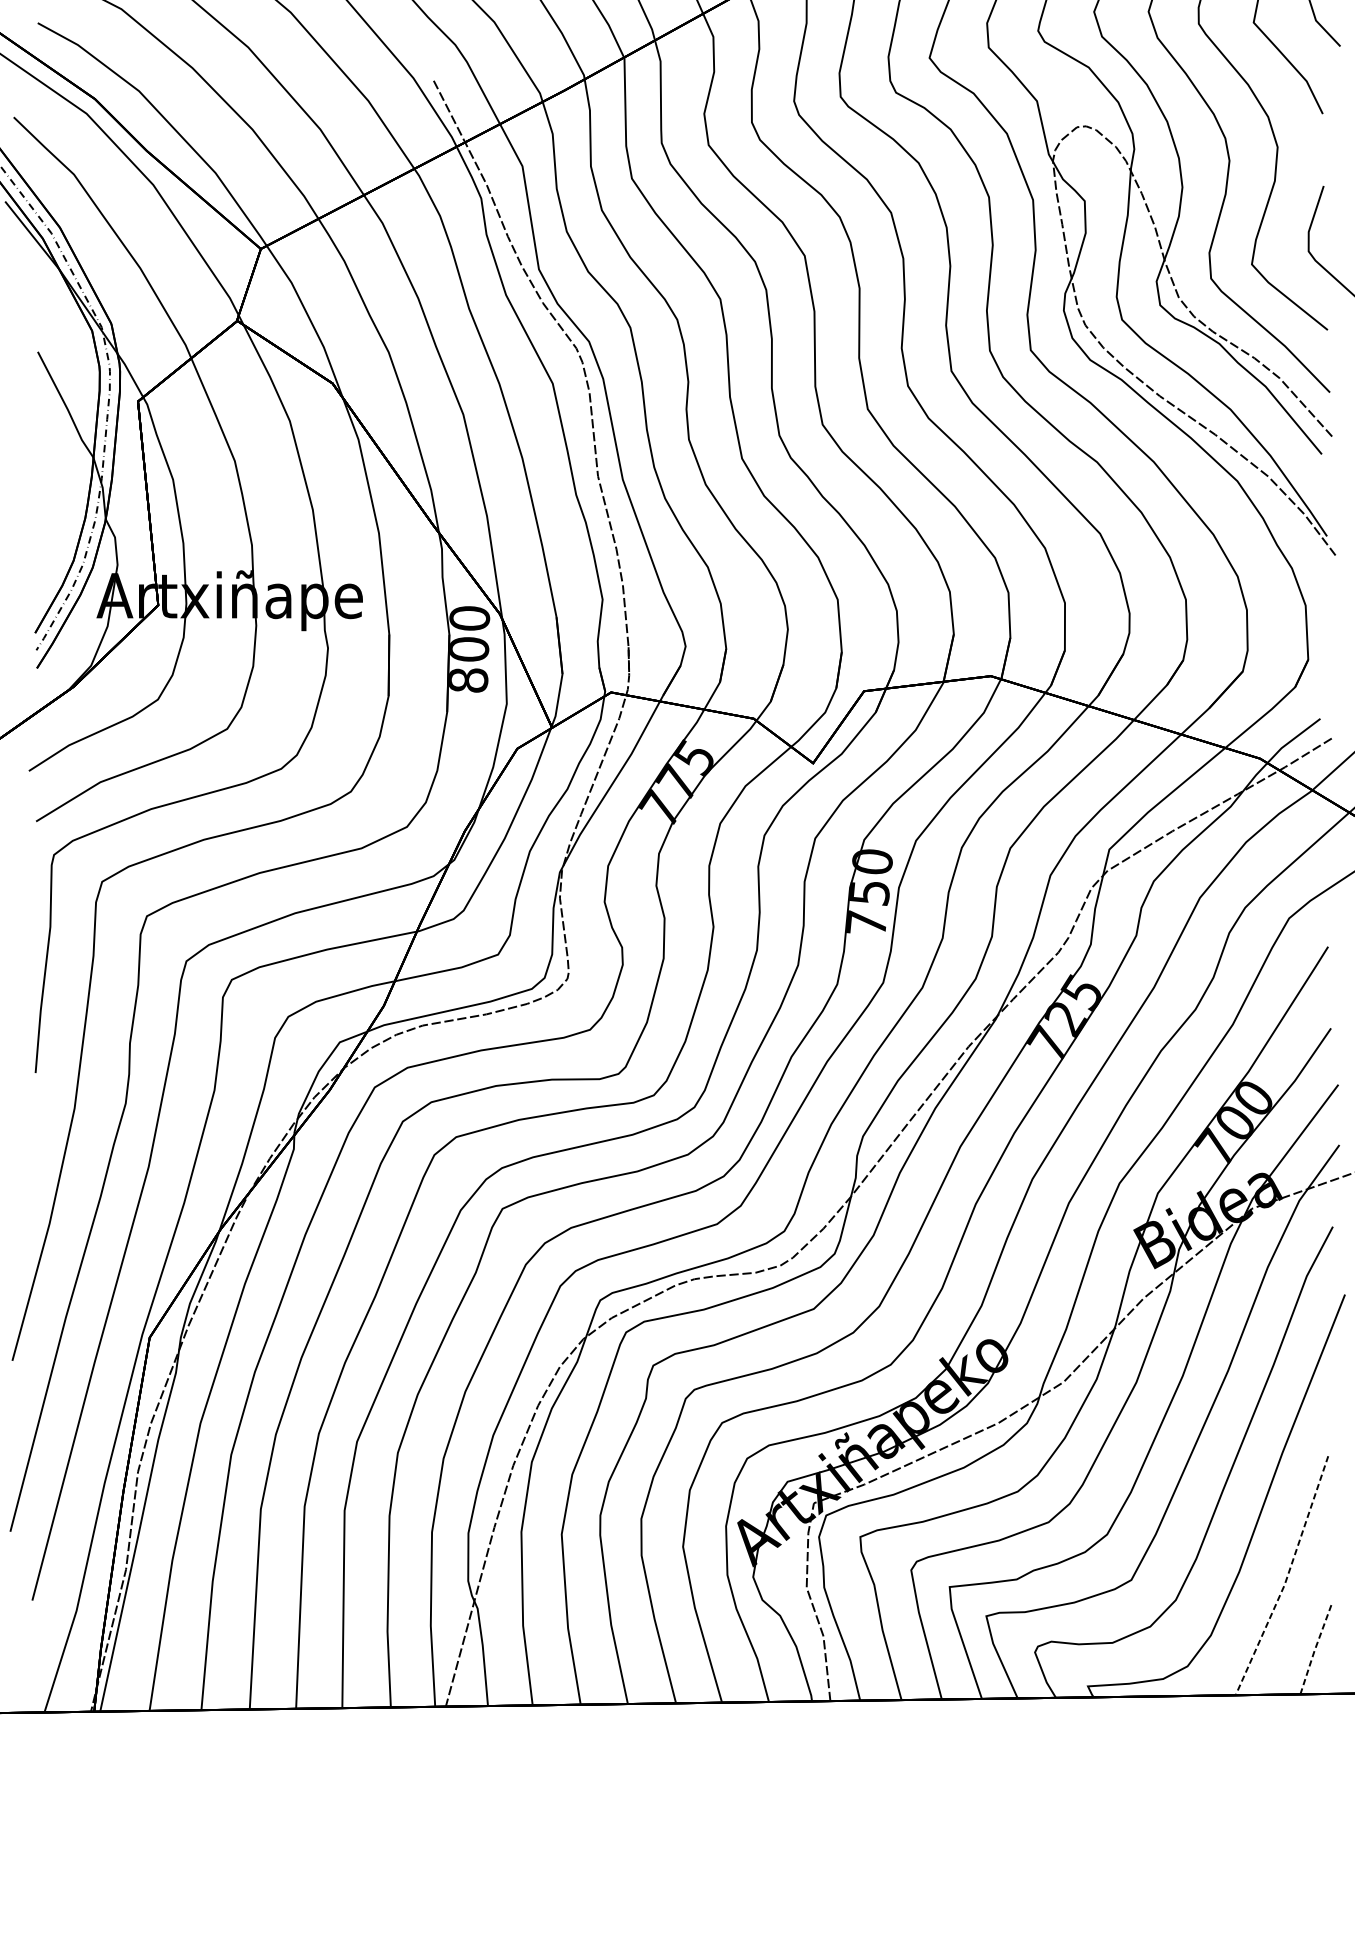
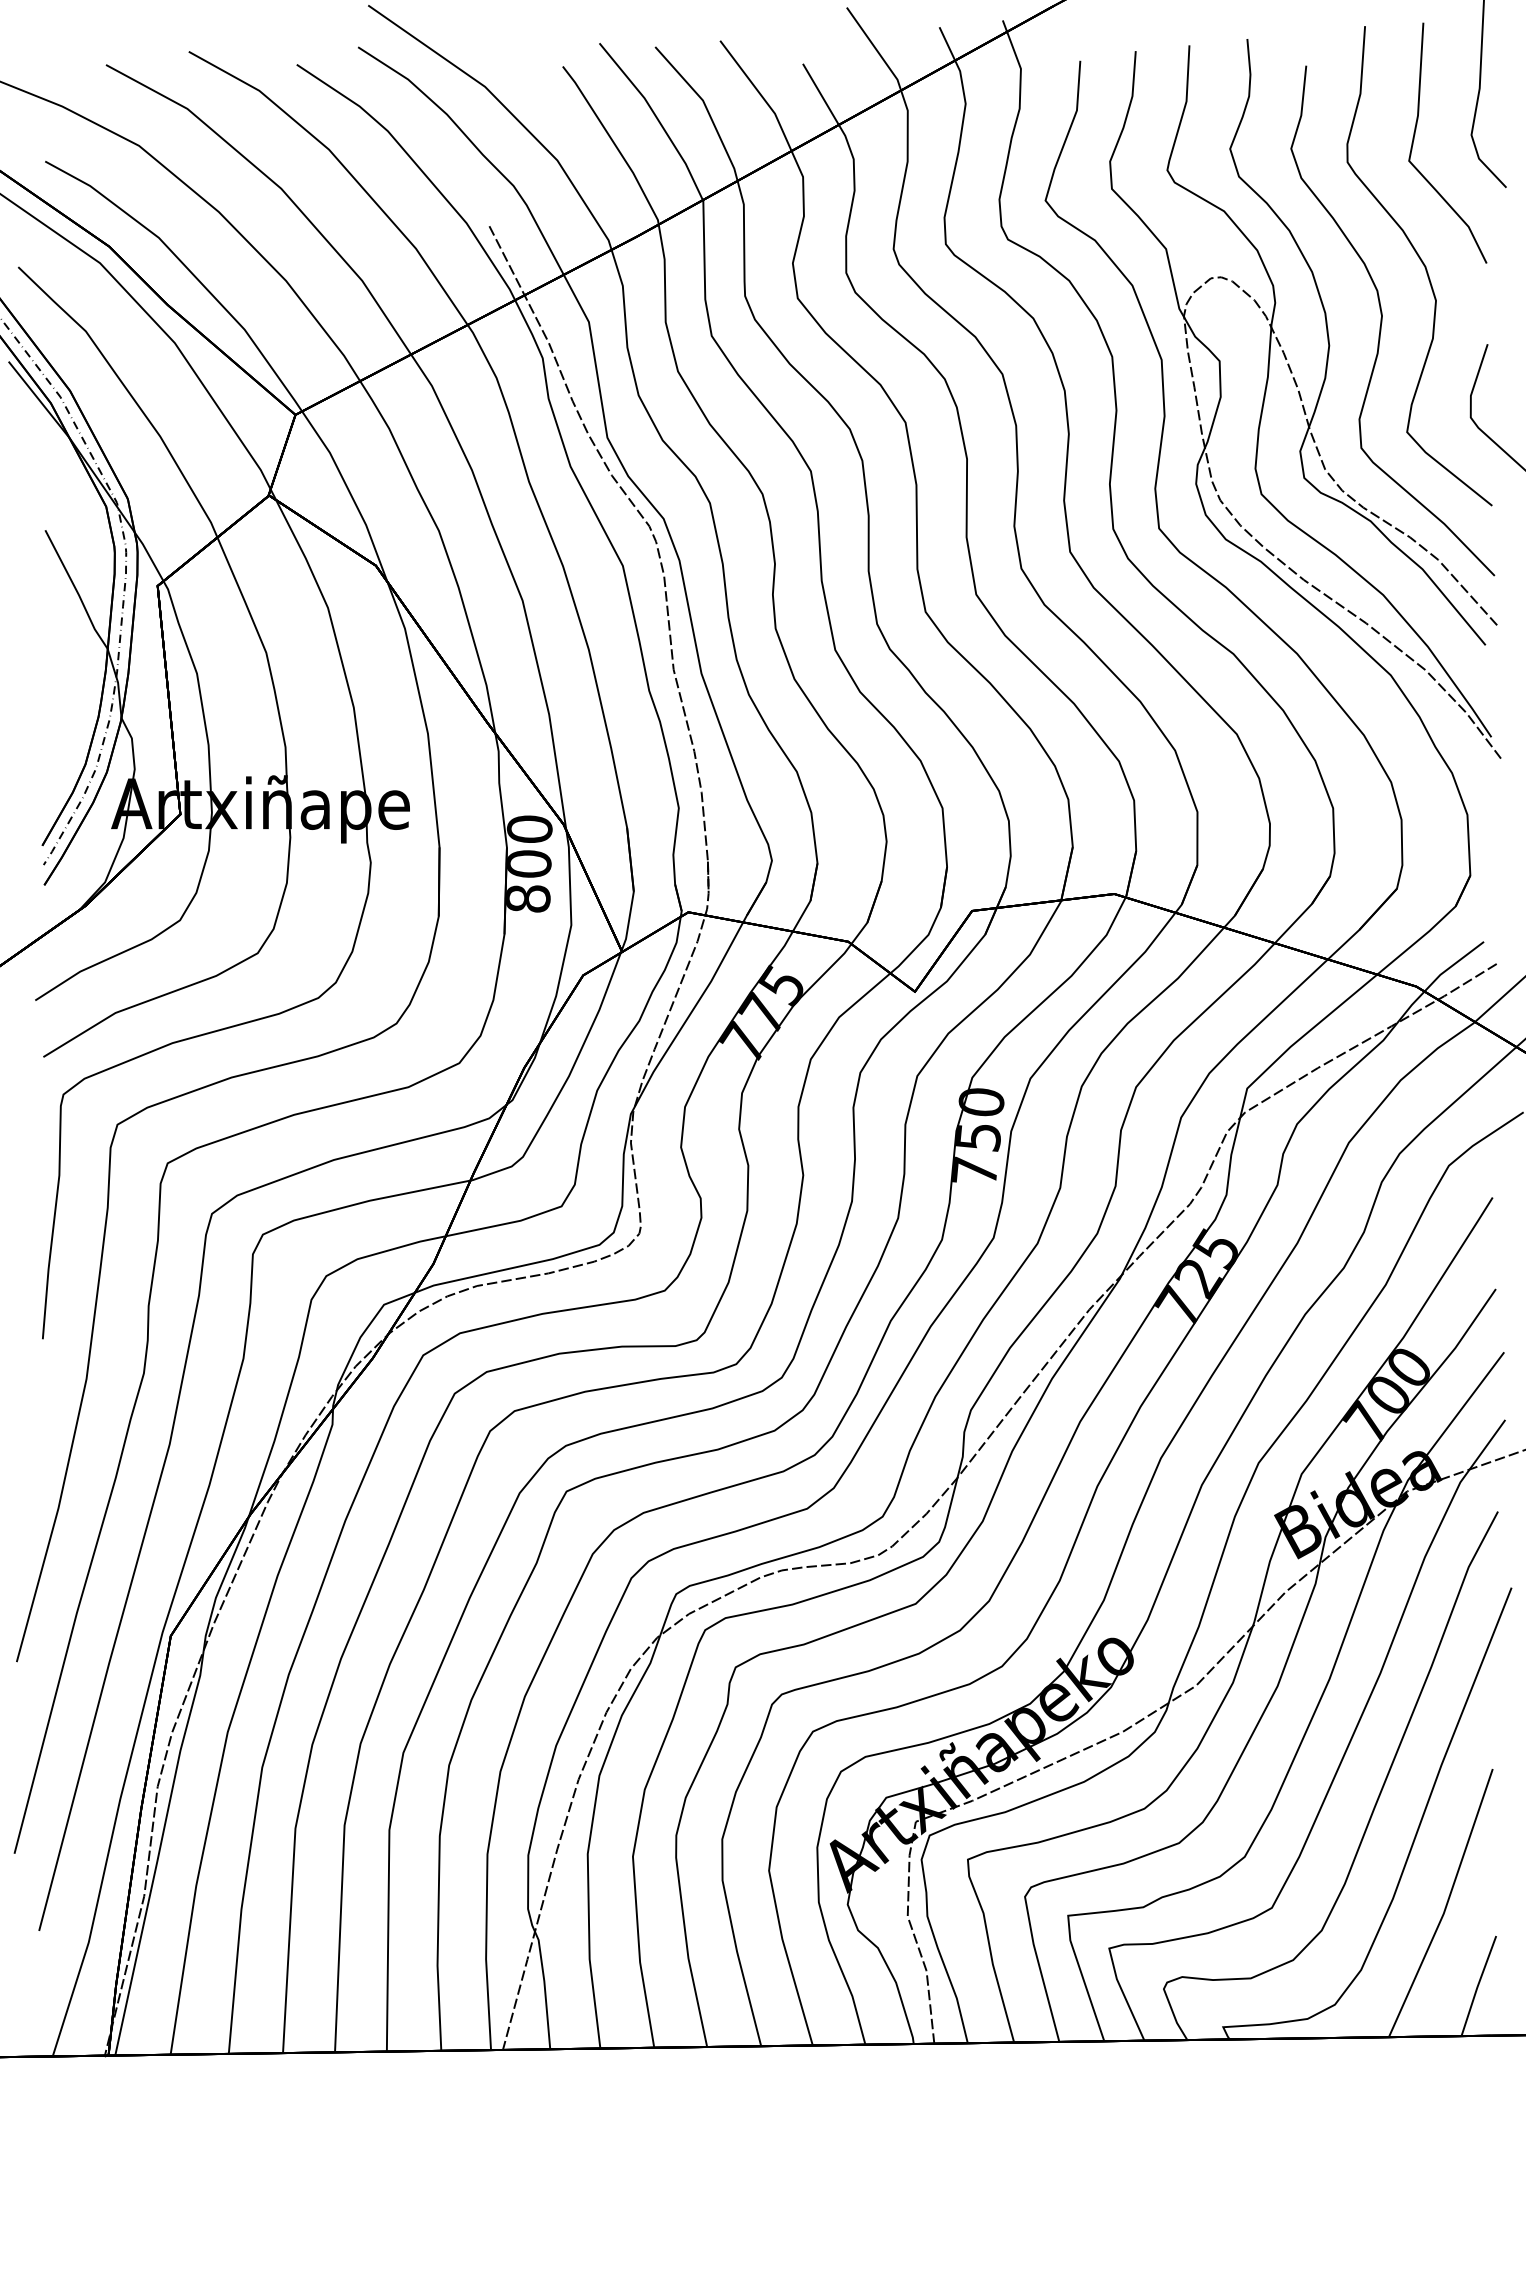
line: (1287, 1578) -> (1446, 1906), dashed -> solid
line: (1314, 1650) -> (1477, 1986), dashed -> solid

